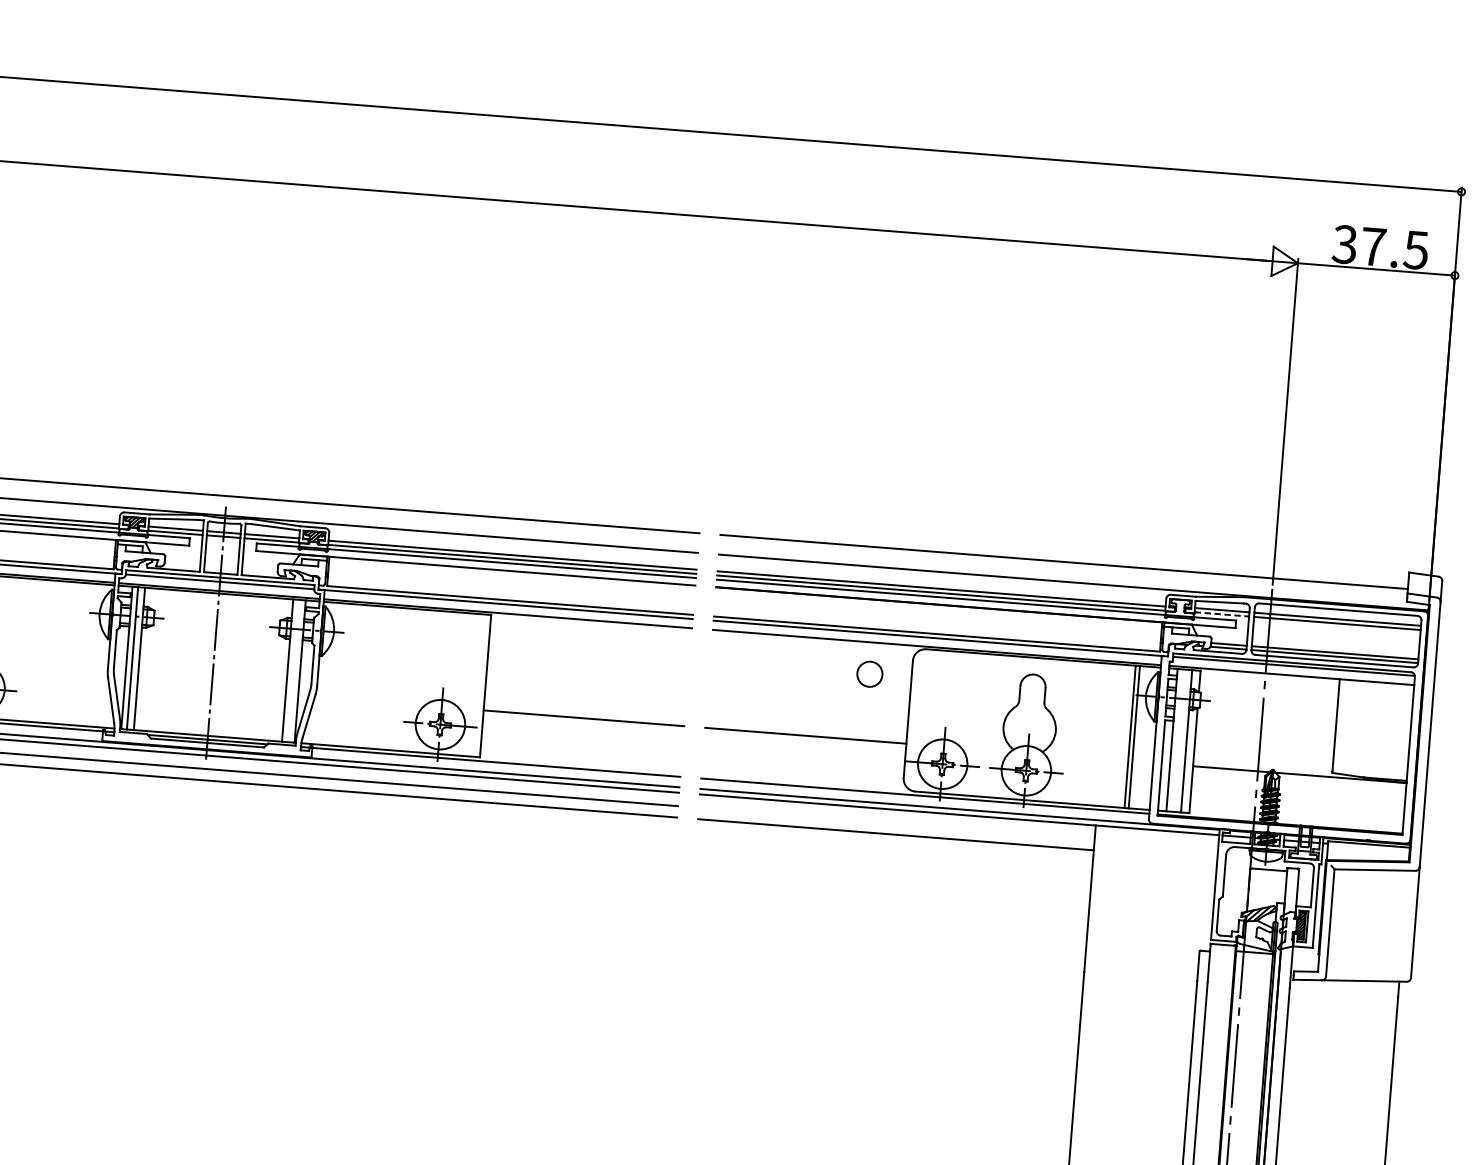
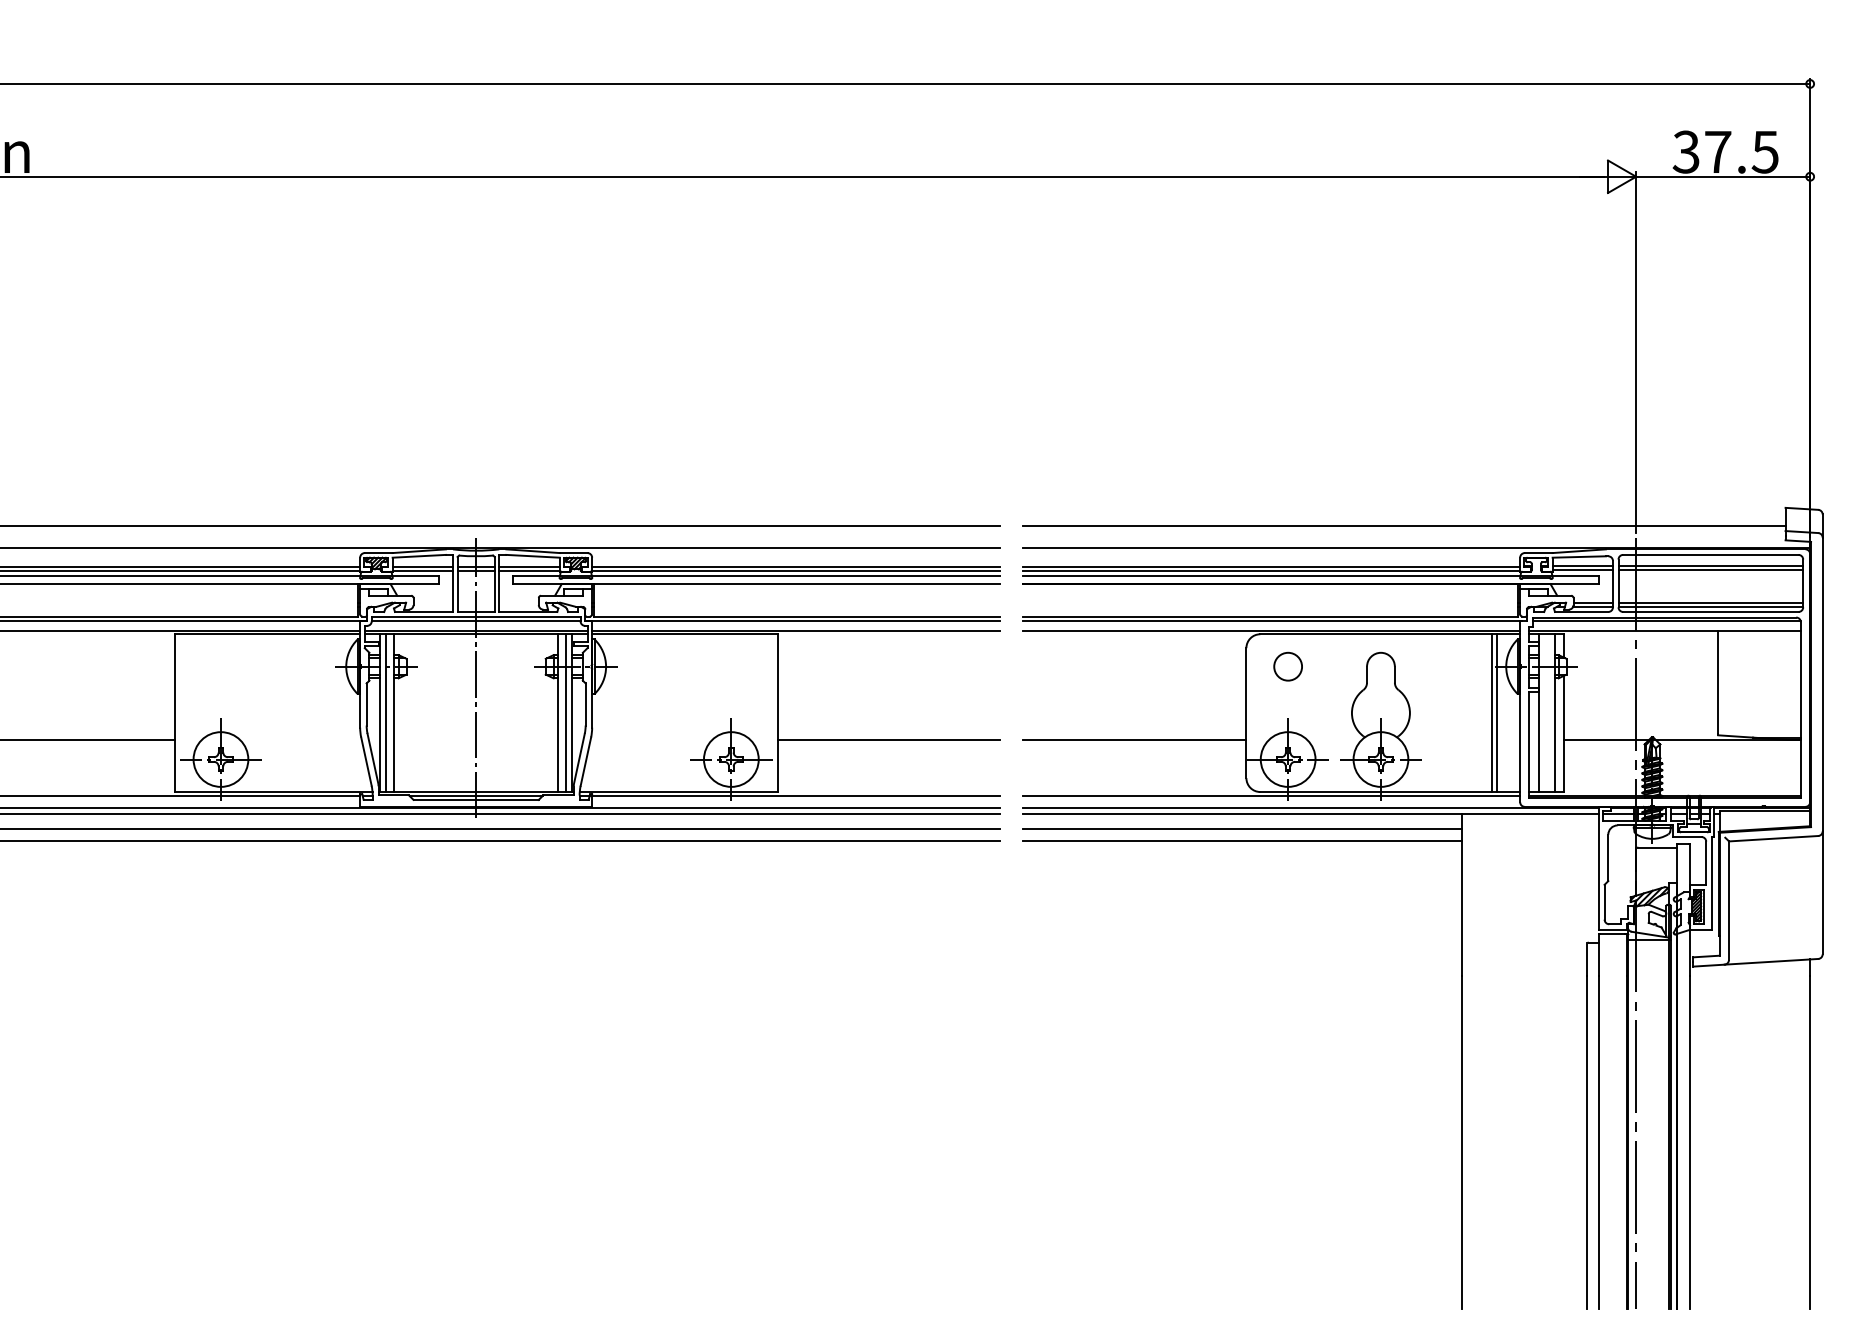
line: (1222, 614) -> (1583, 570), dashed -> solid
line: (294, 671) -> (565, 713), added
circle: (869, 674) -> (1287, 666), moved
line: (896, 823) -> (1242, 828), added

